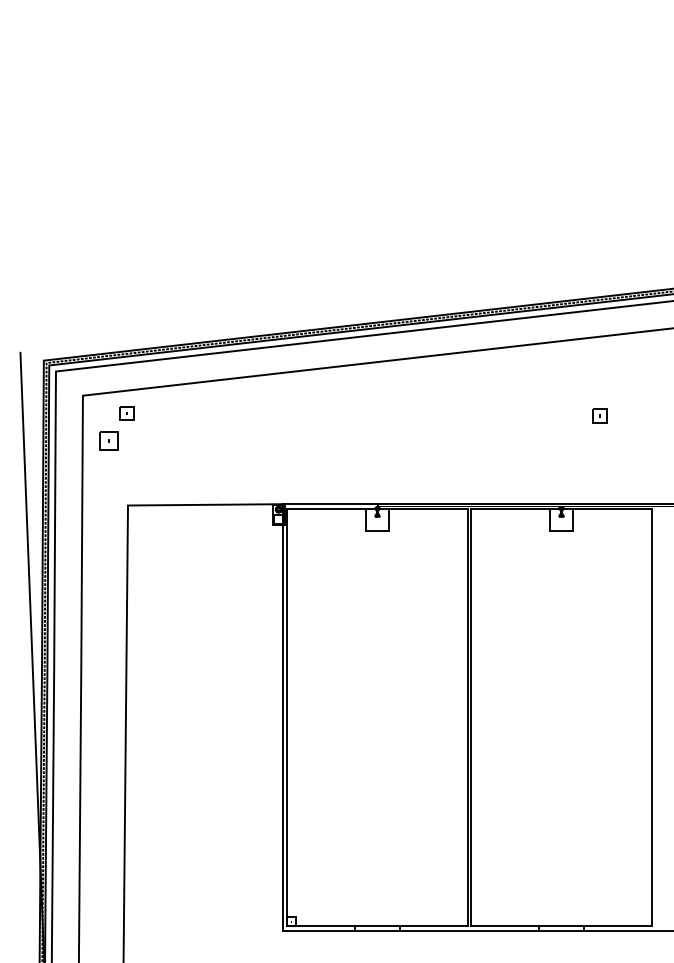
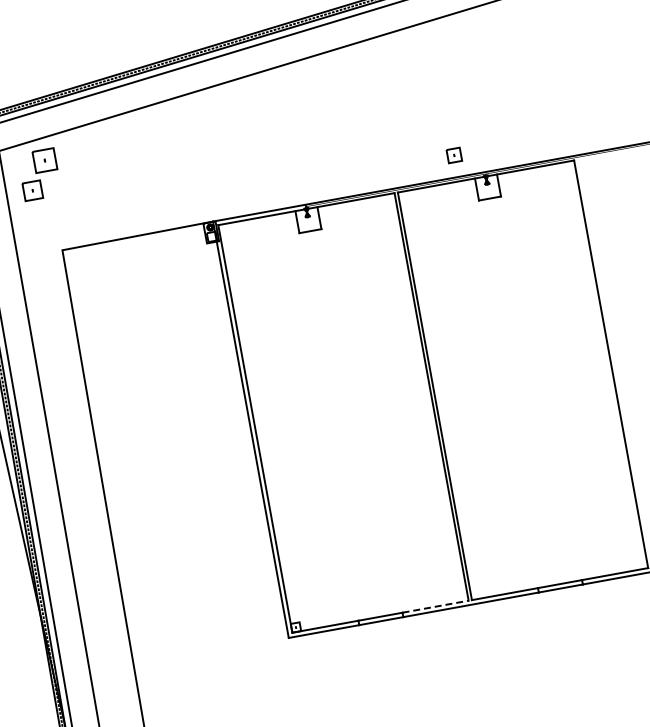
part: (126, 413) -> (44, 160), size x1.6
part: (599, 415) -> (453, 154), moved
line: (433, 926) -> (435, 606), solid -> dashed

